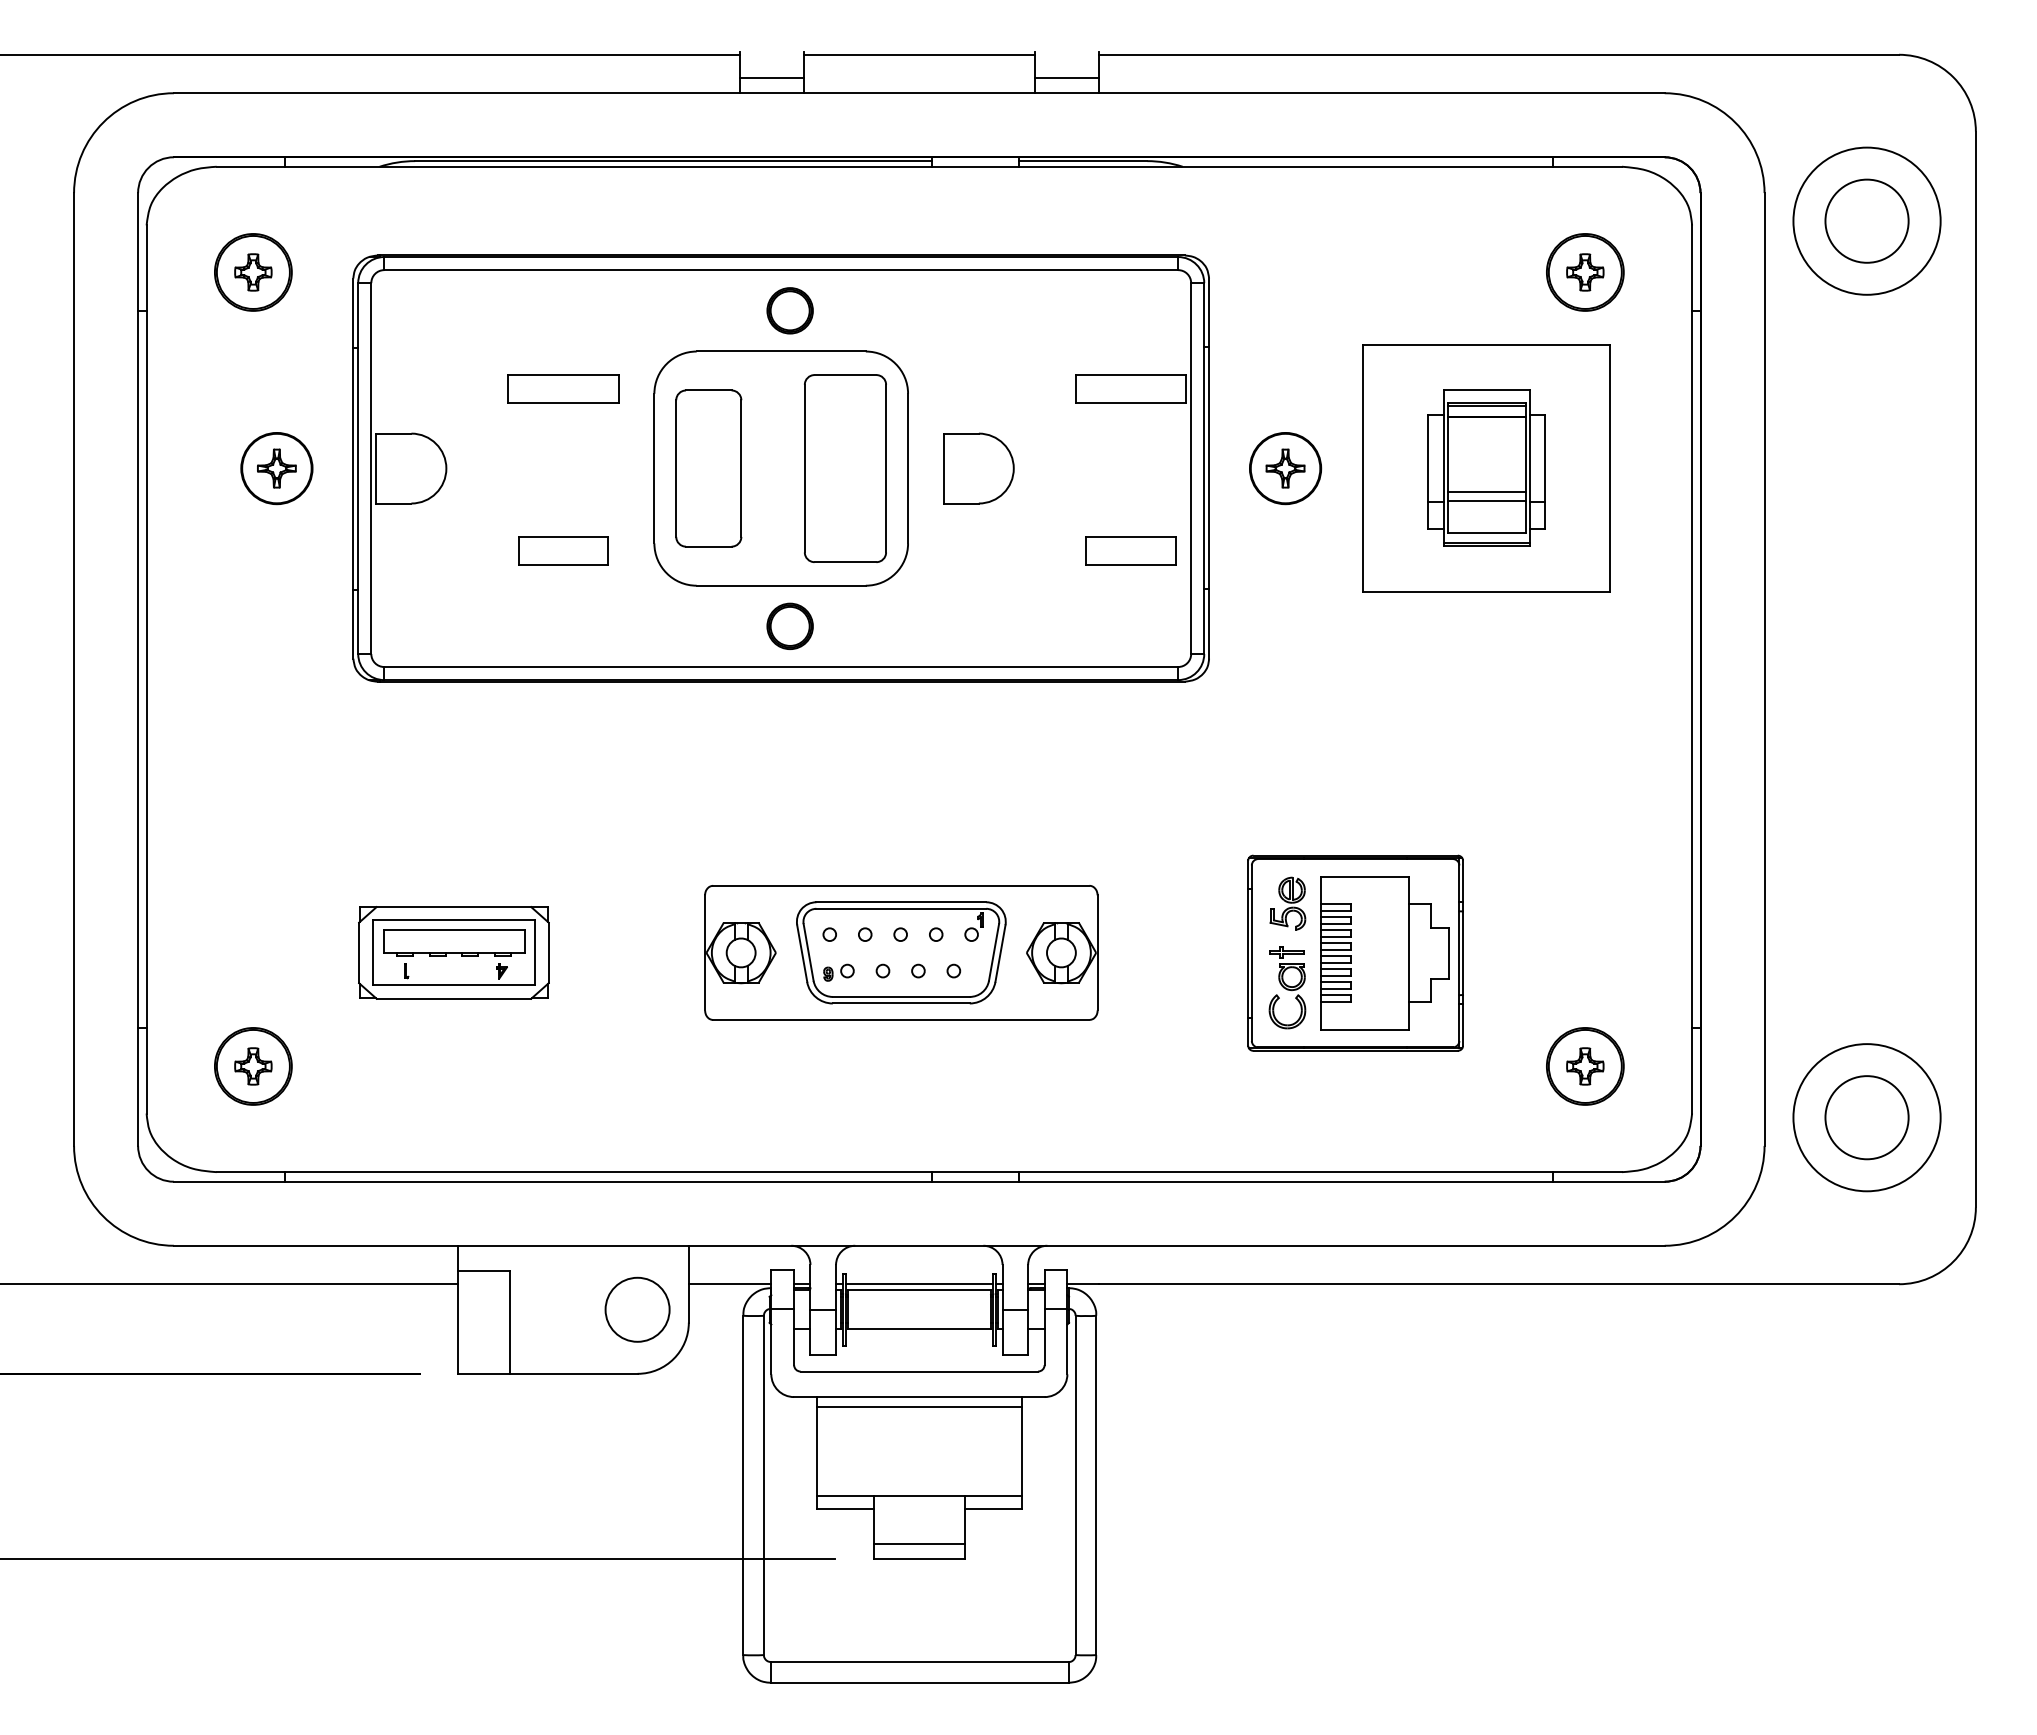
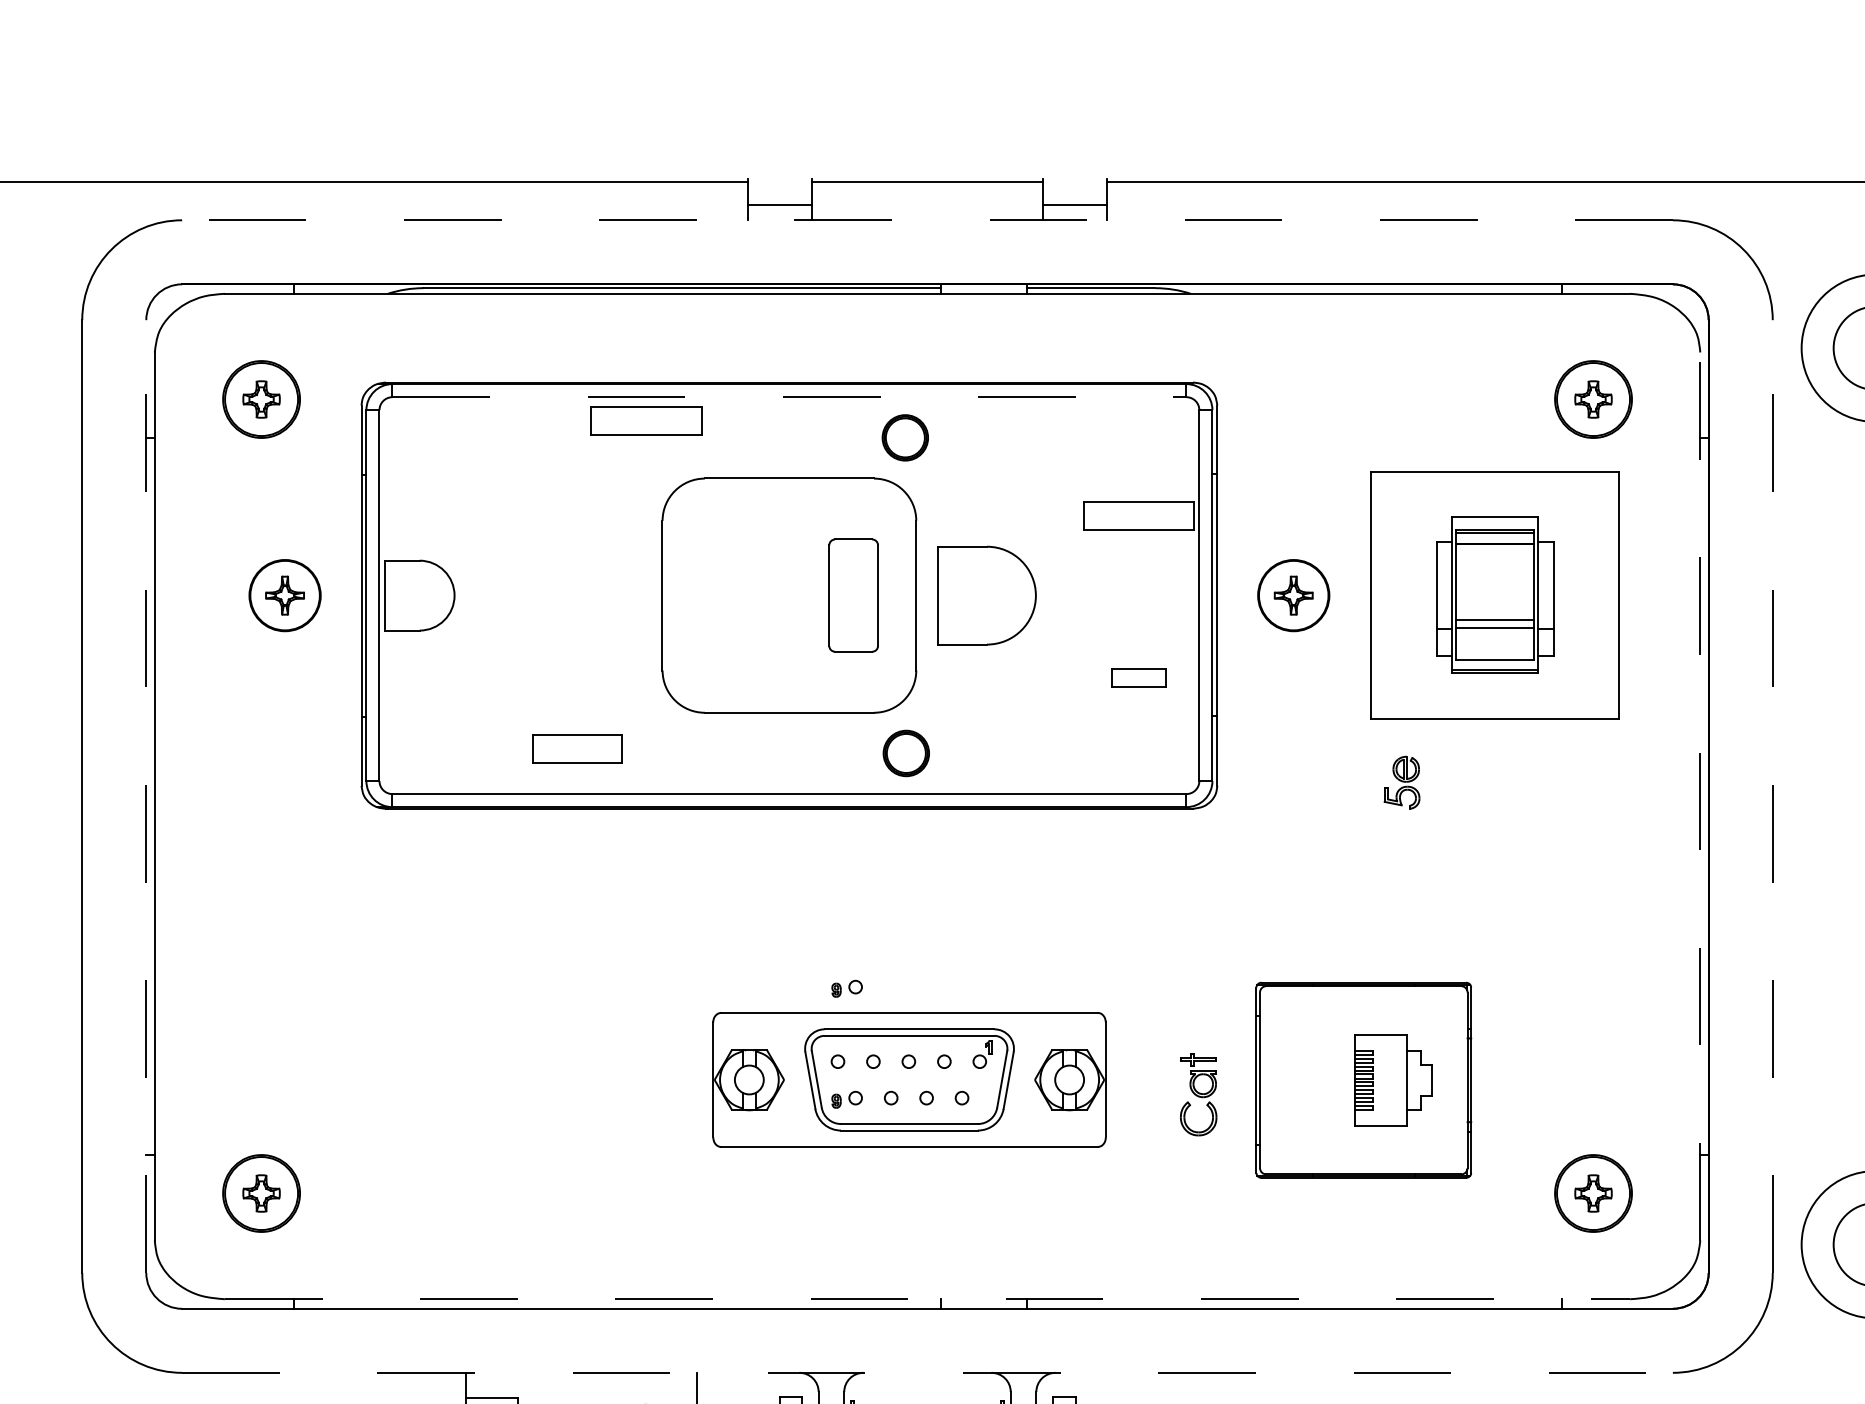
line: (918, 93) -> (926, 220), solid -> dashed
line: (781, 270) -> (789, 397), solid -> dashed
part: (789, 310) -> (904, 437), moved
part: (563, 388) -> (646, 420), moved
part: (708, 468) -> (716, 595), removed
part: (845, 468) -> (853, 595), size x0.6
part: (978, 468) -> (986, 595), size x1.4
part: (563, 550) -> (577, 748), moved
part: (1130, 550) -> (1138, 677), size x0.6
part: (789, 625) -> (905, 752), moved
line: (1692, 668) -> (1700, 795), solid -> dashed
line: (138, 669) -> (146, 796), solid -> dashed
line: (1764, 669) -> (1772, 796), solid -> dashed
part: (838, 861) -> (846, 988), added
part: (1287, 903) -> (1401, 782), moved
part: (453, 952) -> (461, 1079), removed
part: (1384, 953) -> (1392, 1080), size x0.6
part: (1287, 987) -> (1198, 1094), moved
line: (919, 1172) -> (927, 1299), solid -> dashed
line: (919, 1245) -> (927, 1372), solid -> dashed

